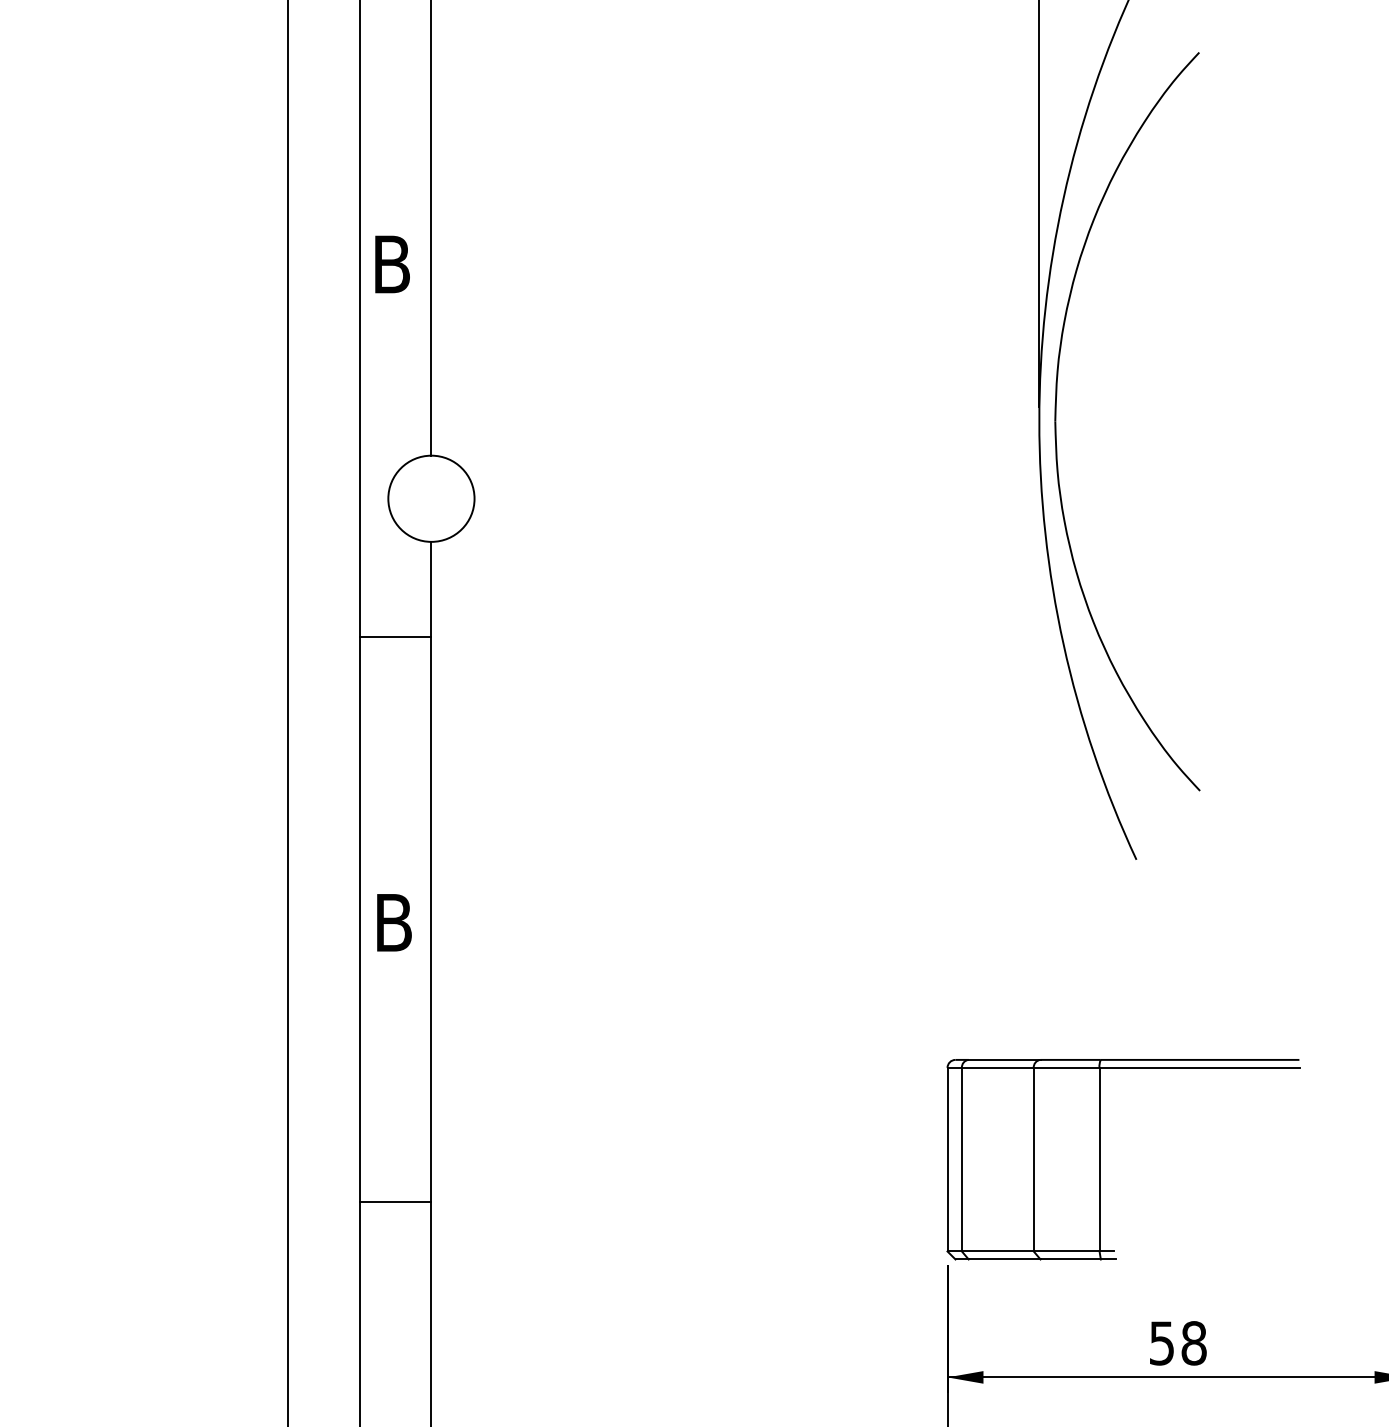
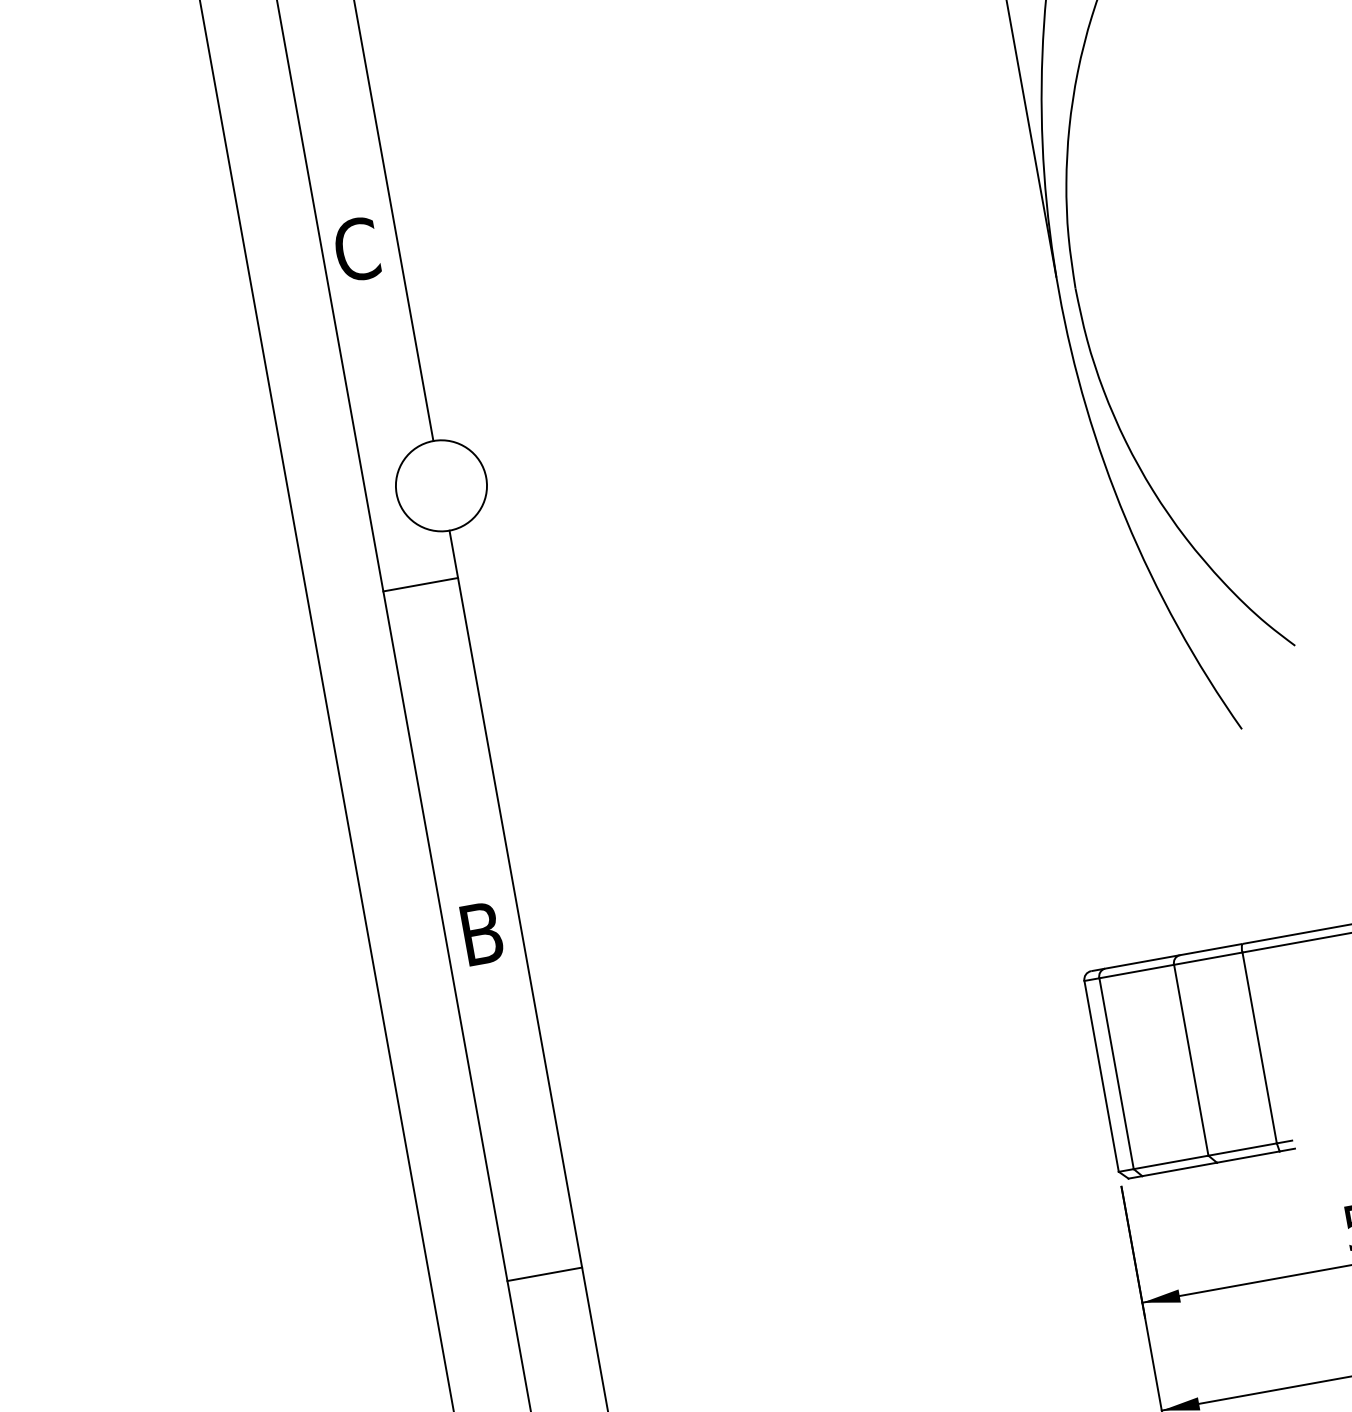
text: (391, 264) -> (356, 249), B -> C
line: (395, 637) -> (420, 584), moved
line: (395, 1201) -> (544, 1274), moved

